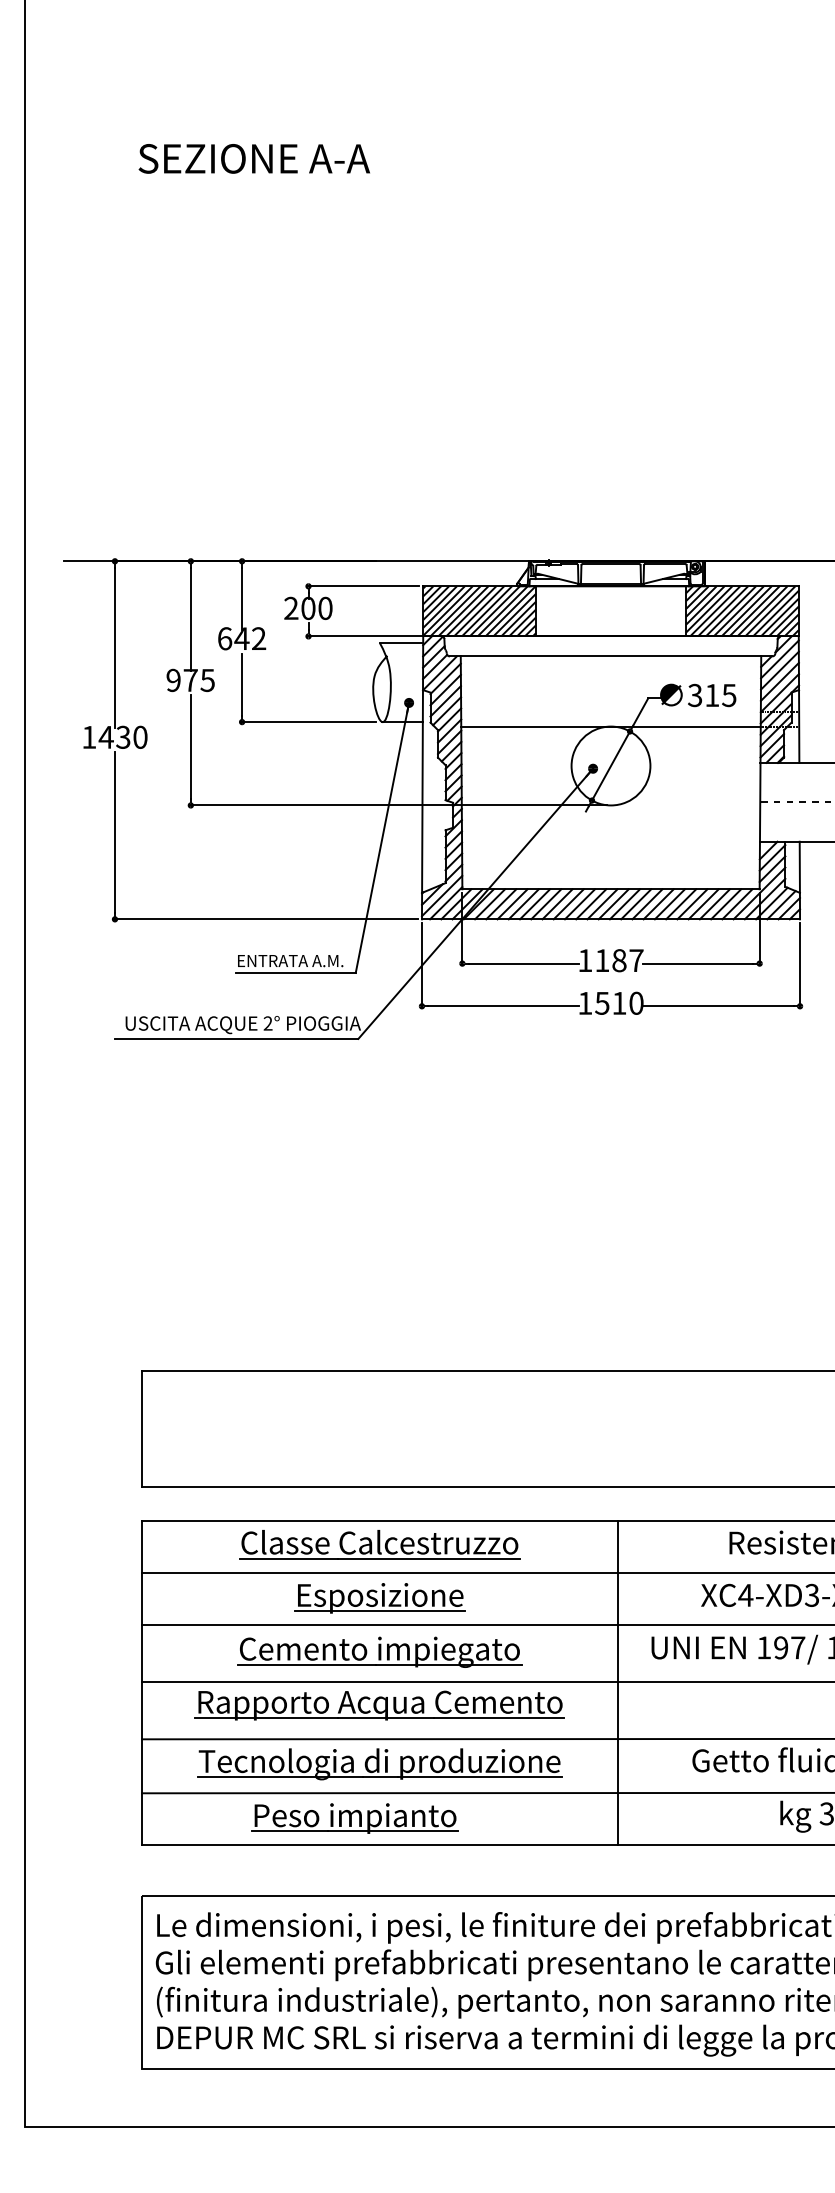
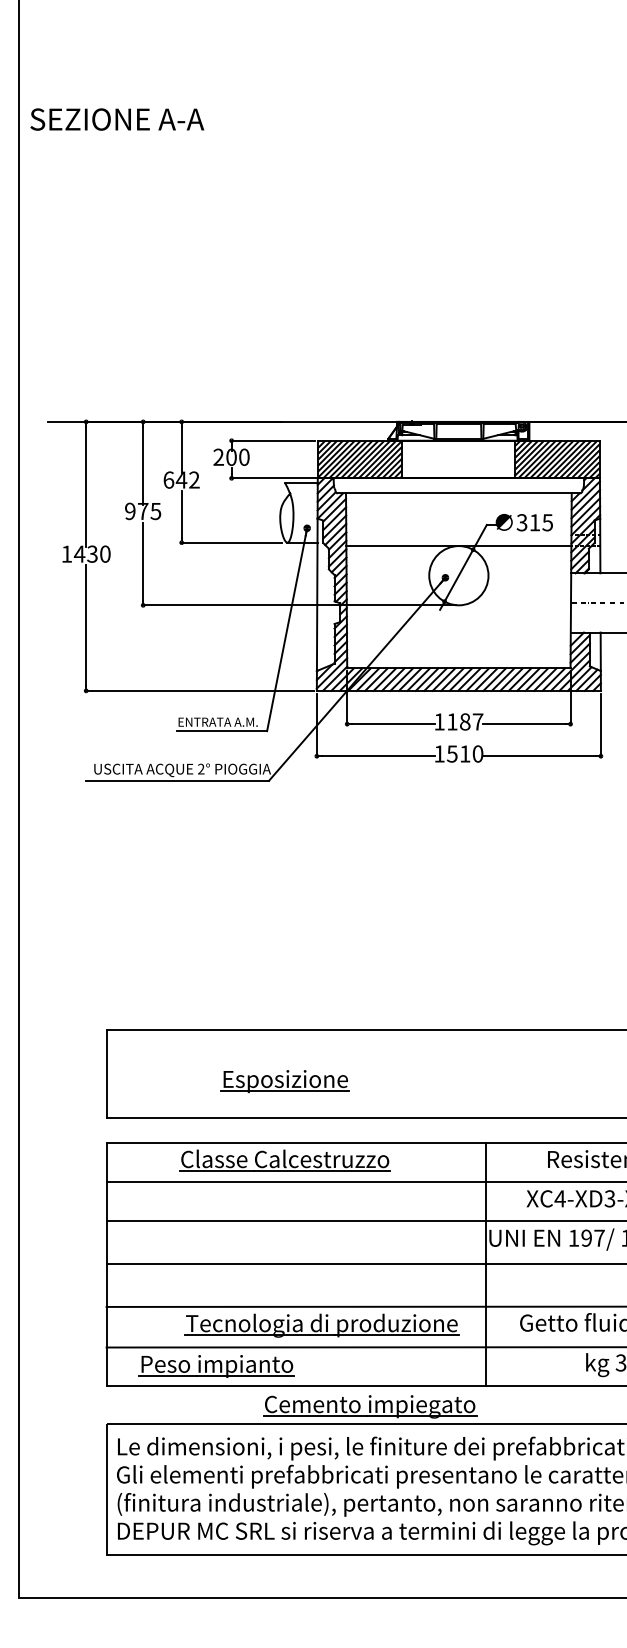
text: (253, 158) -> (116, 119), moved
part: (379, 1598) -> (284, 1081), moved
part: (379, 1651) -> (369, 1406), moved
line: (617, 1682) -> (485, 1264), moved
part: (379, 1705) -> (284, 1281), removed
part: (379, 1764) -> (321, 1325), moved
part: (354, 1818) -> (216, 1366), moved

